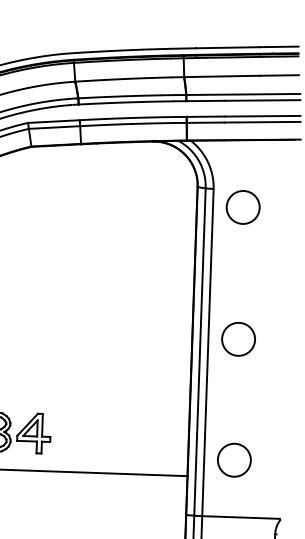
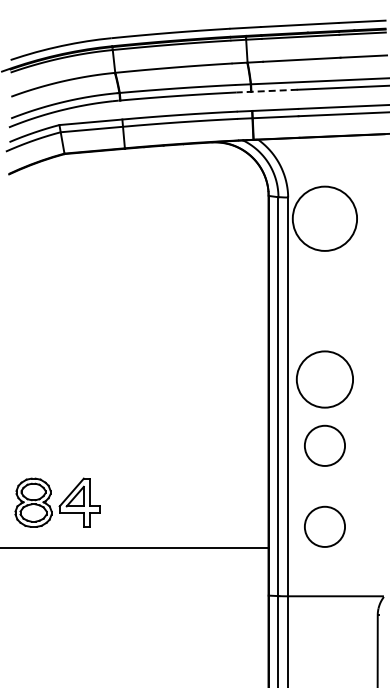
line: (199, 101) -> (267, 91), solid -> dashed
circle: (242, 207) -> (324, 218), size x1.6
circle: (238, 339) -> (324, 379), size x1.4
circle: (236, 393) -> (324, 445), added

